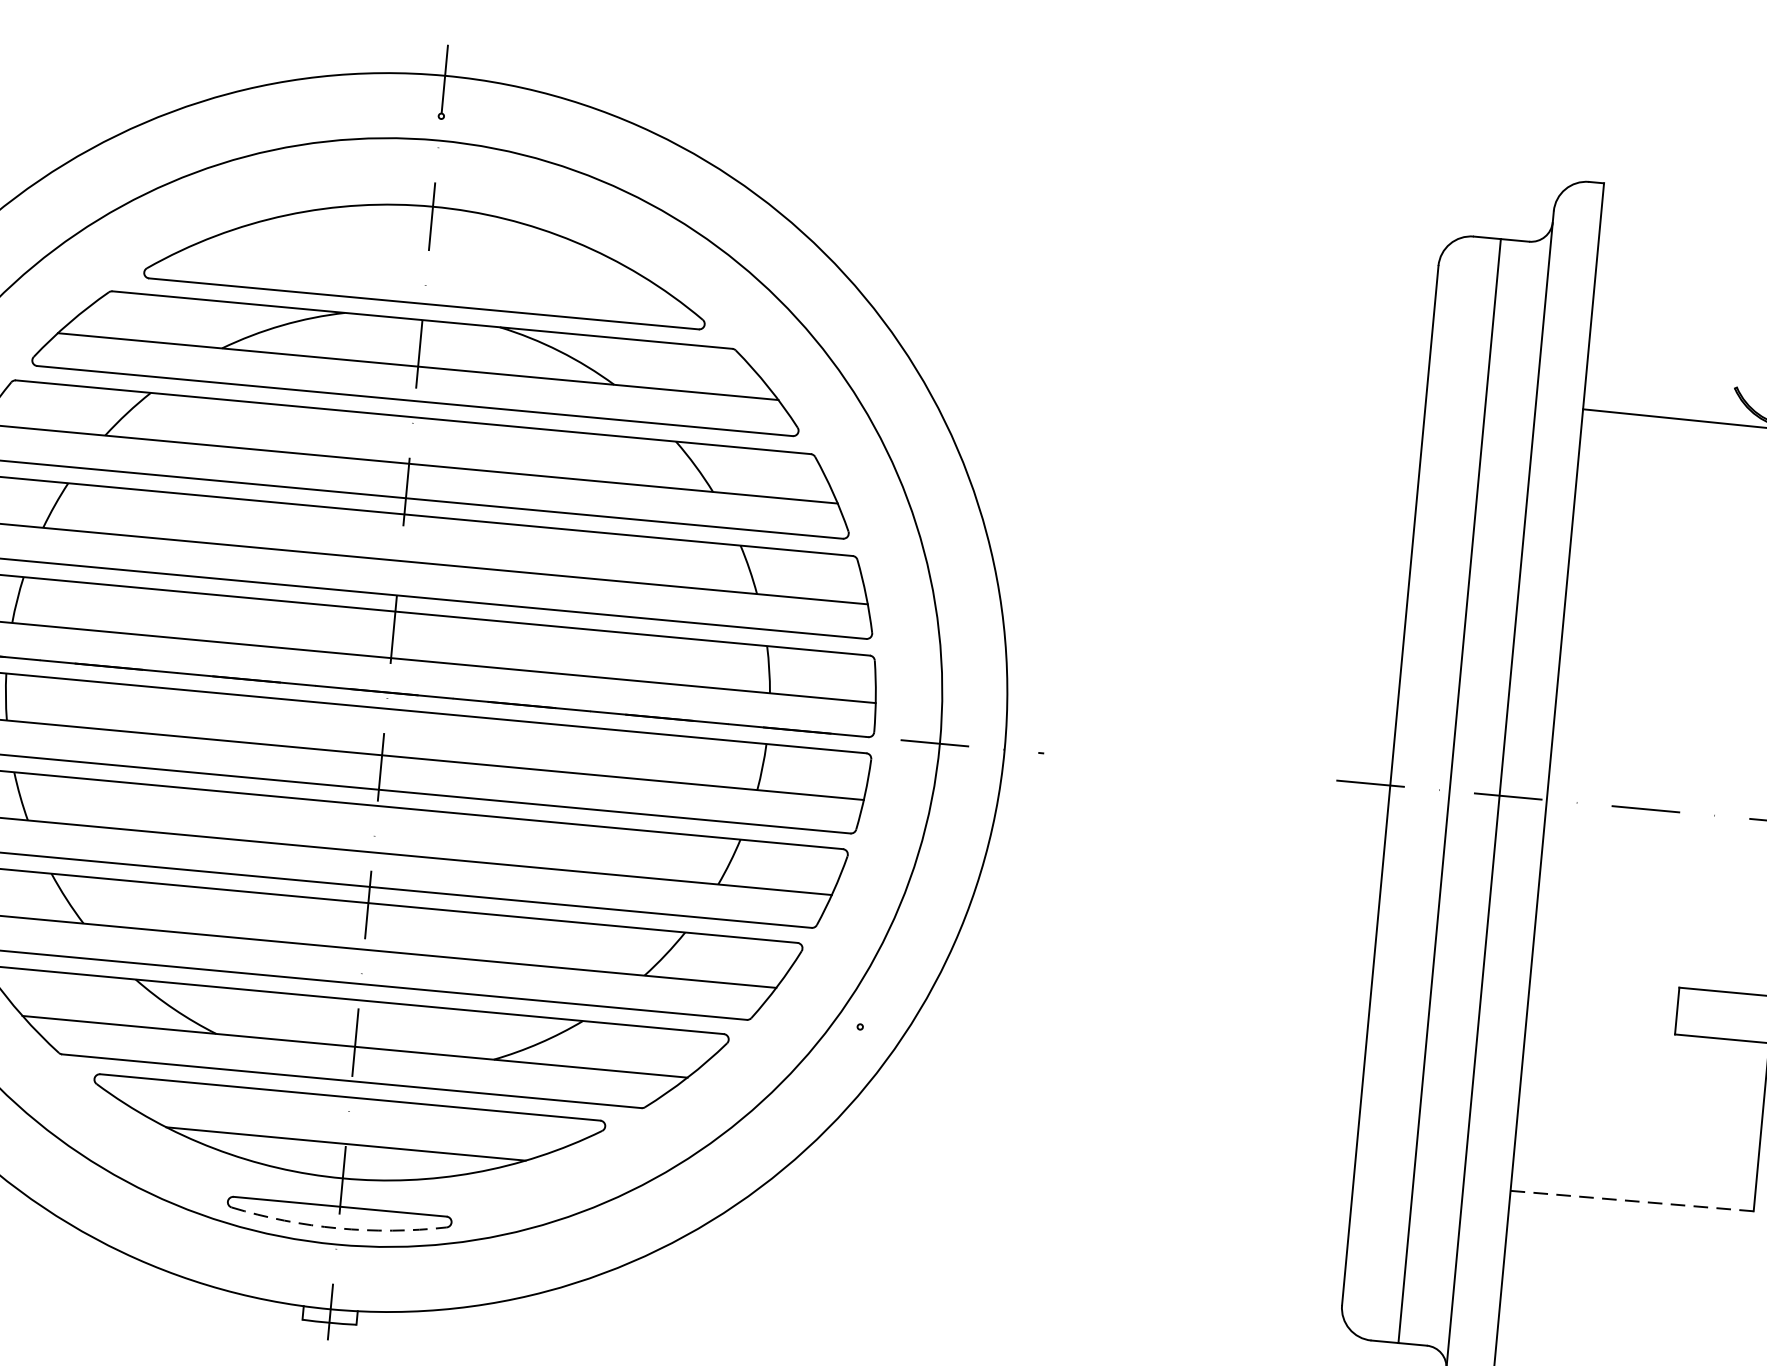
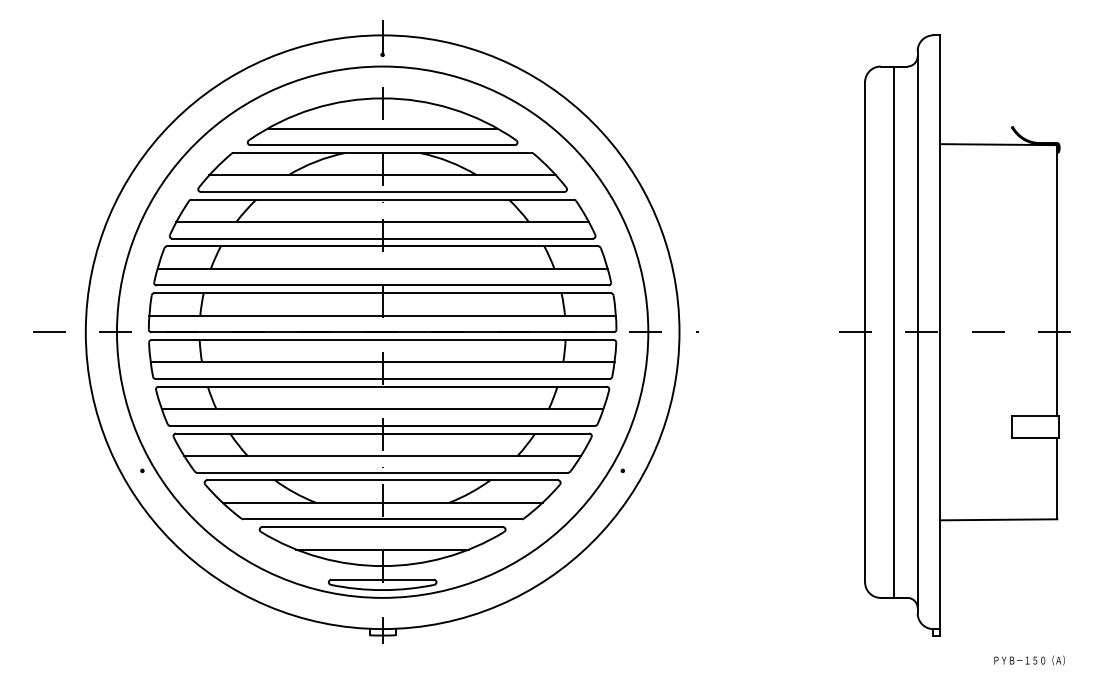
line: (426, 269) -> (382, 128), added
line: (1633, 1200) -> (999, 519), dashed -> solid
arc: (337, 1229) -> (382, 590), dashed -> solid

